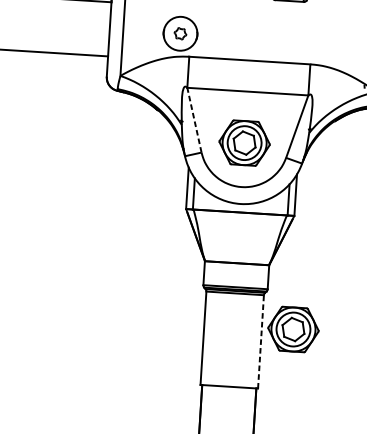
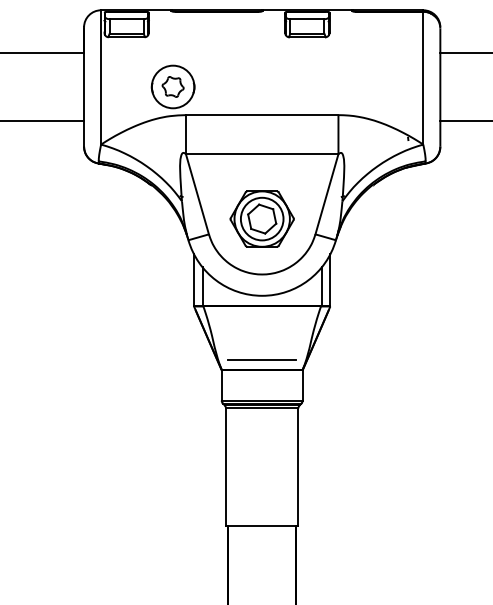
part: (180, 33) -> (172, 86), size x1.43
line: (194, 120) -> (197, 194), dashed -> solid
line: (237, 254) -> (262, 359), added
part: (292, 329) -> (337, 448), removed
line: (261, 342) -> (298, 467), dashed -> solid

